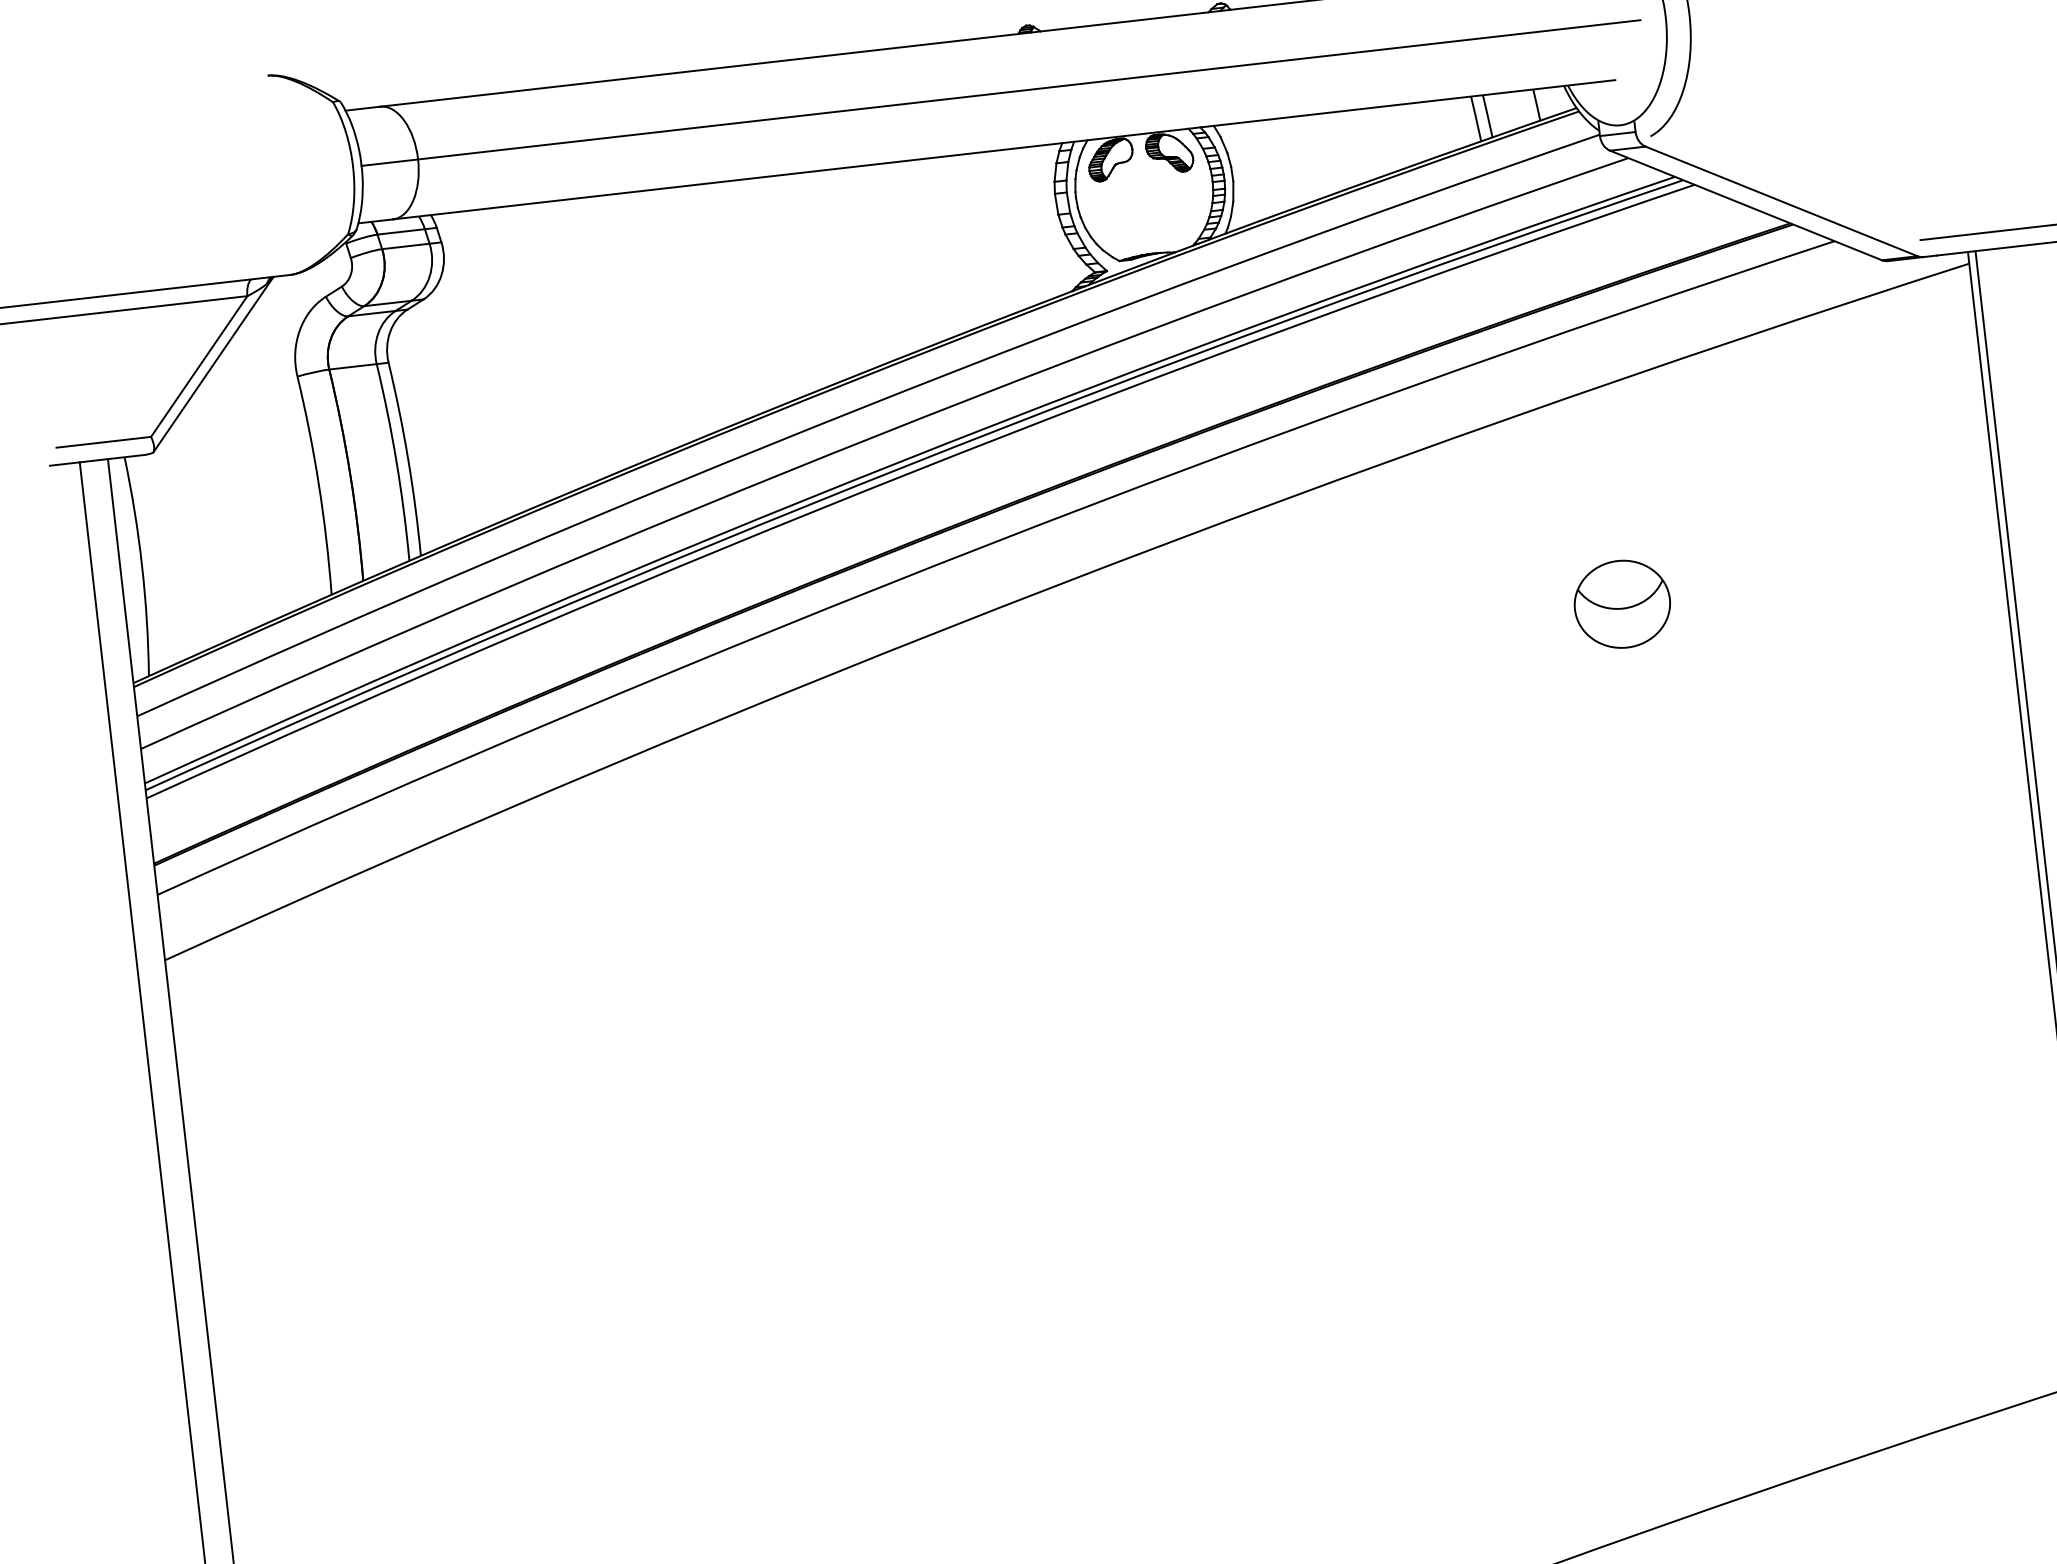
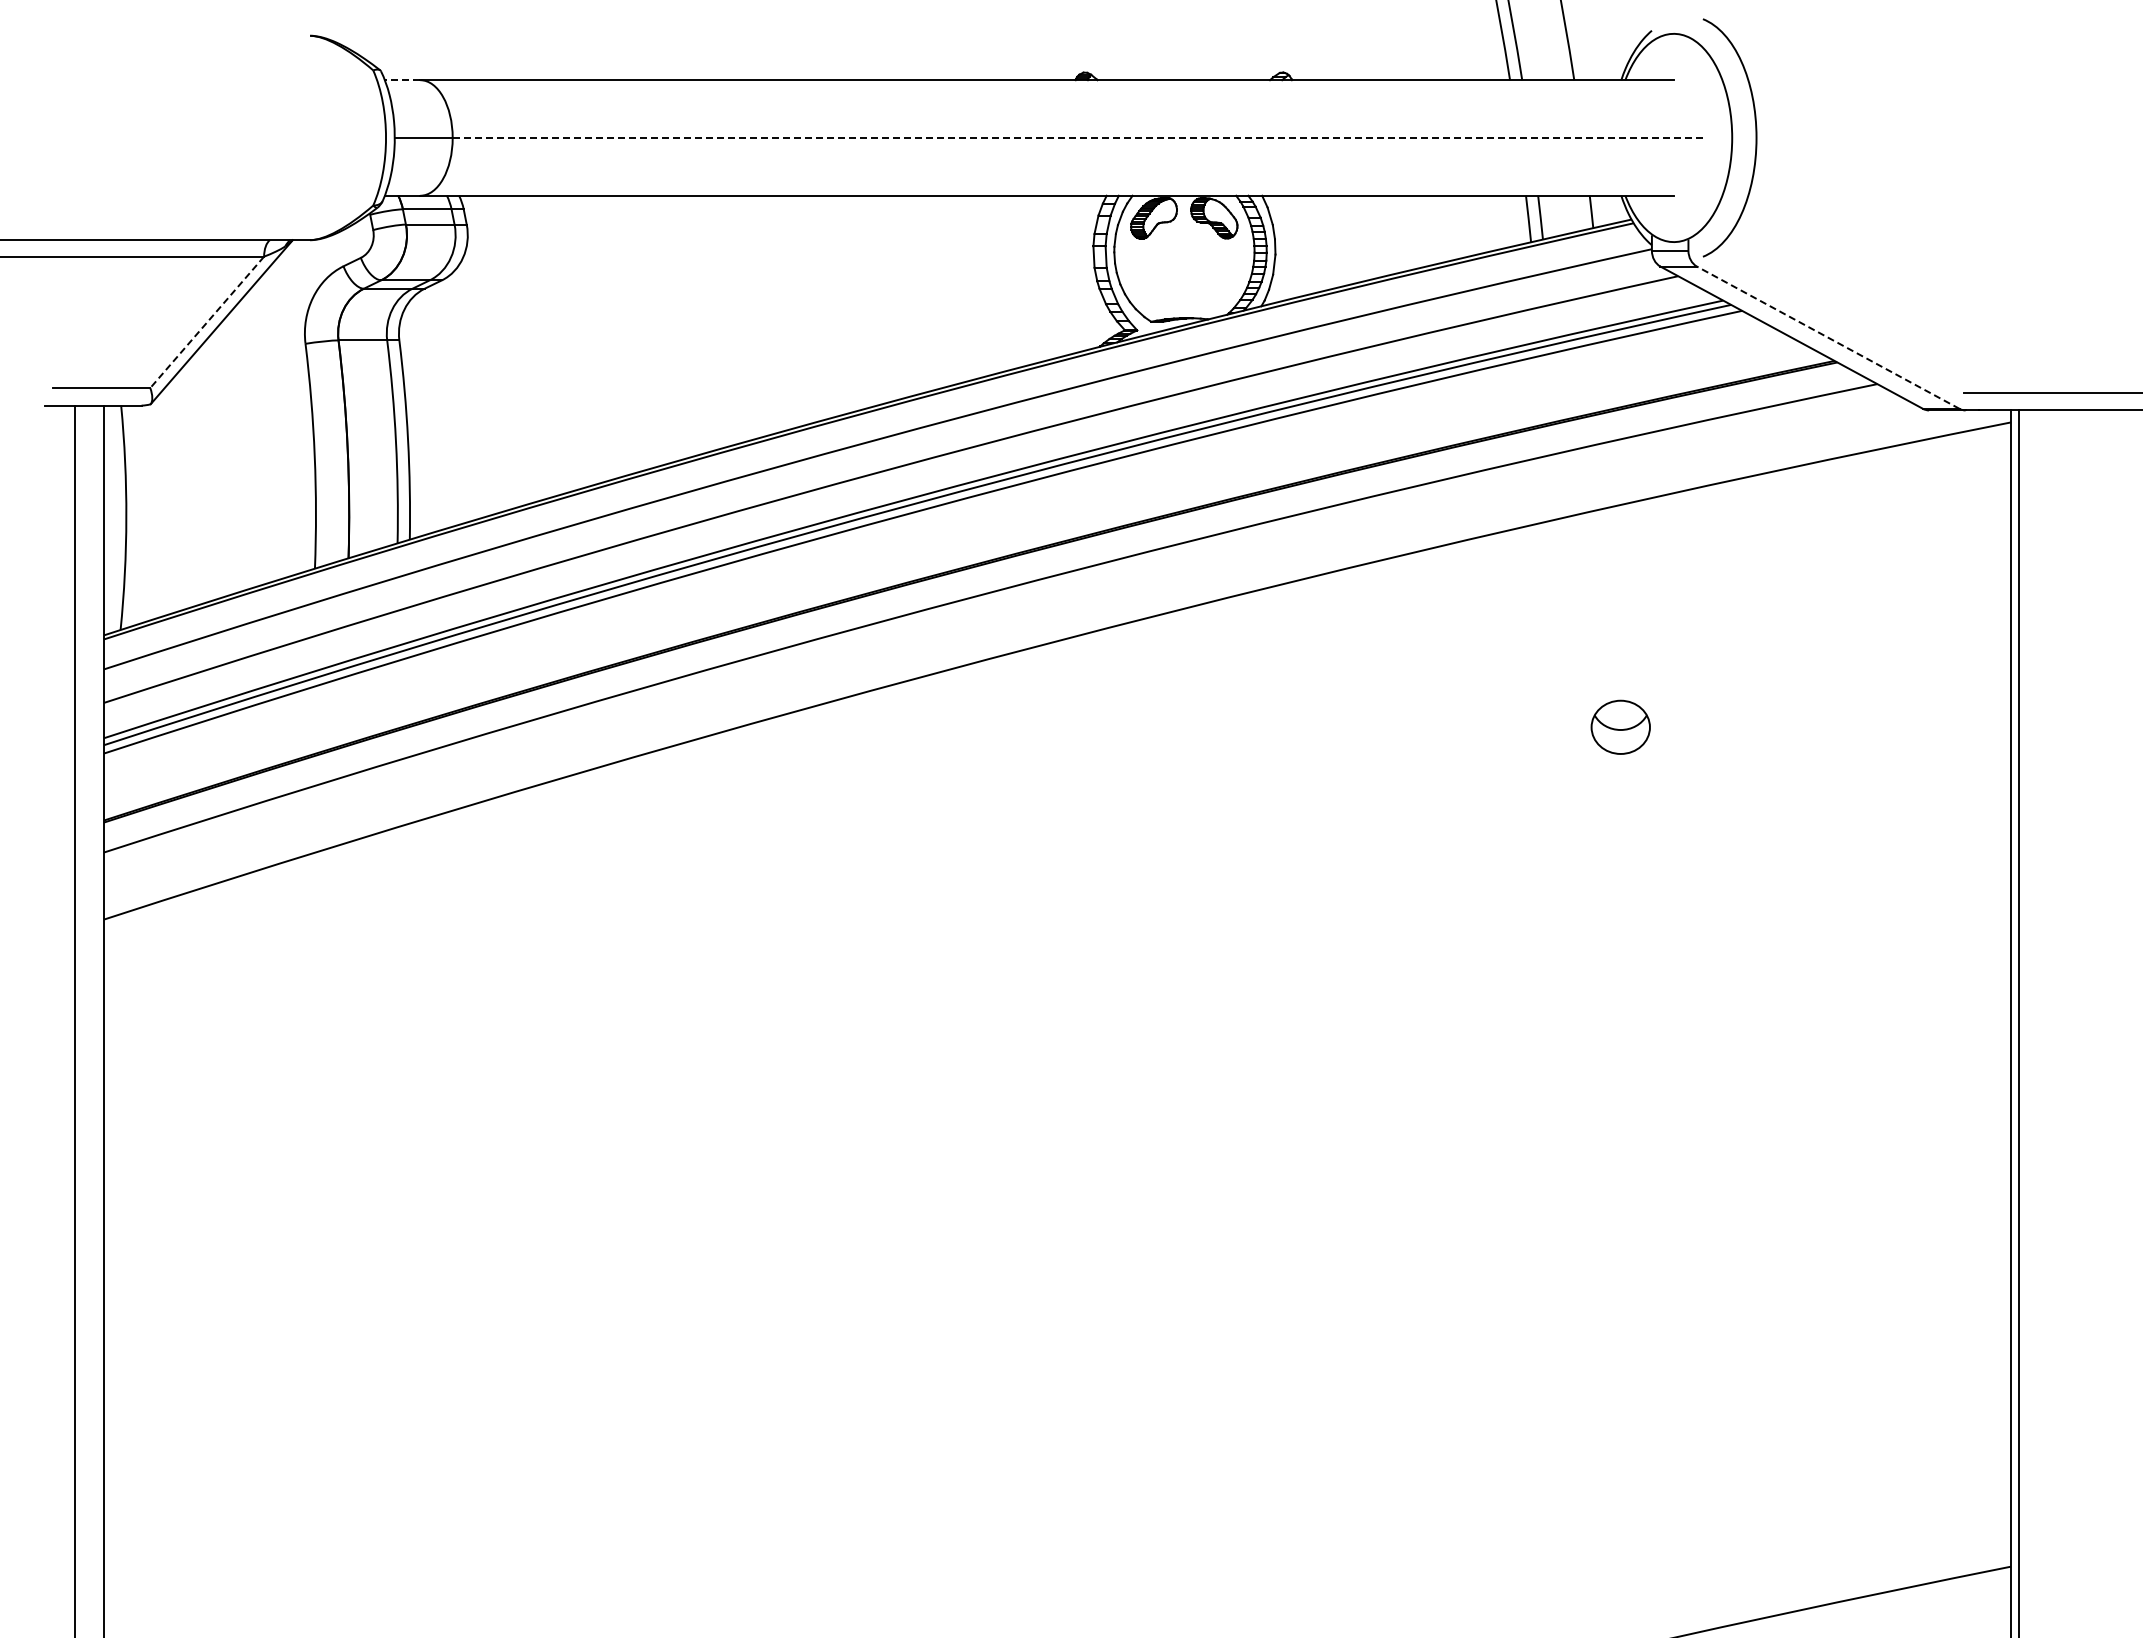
line: (1029, 89) -> (1079, 137), solid -> dashed
line: (362, 108) -> (402, 80), solid -> dashed
line: (1780, 201) -> (1827, 337), solid -> dashed
line: (199, 366) -> (207, 322), solid -> dashed
part: (1622, 604) -> (1620, 727), size x0.6

